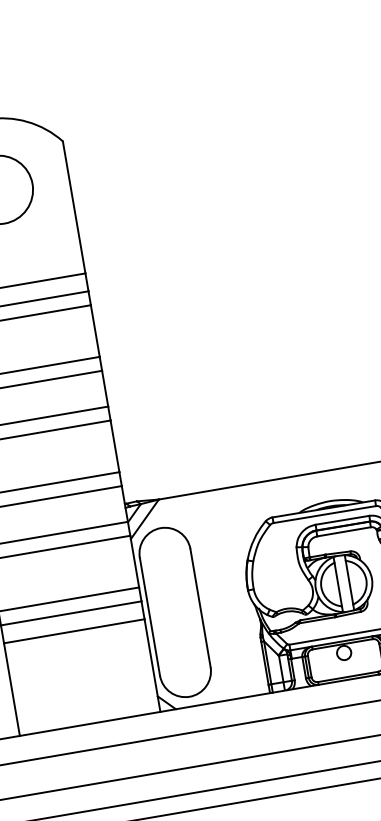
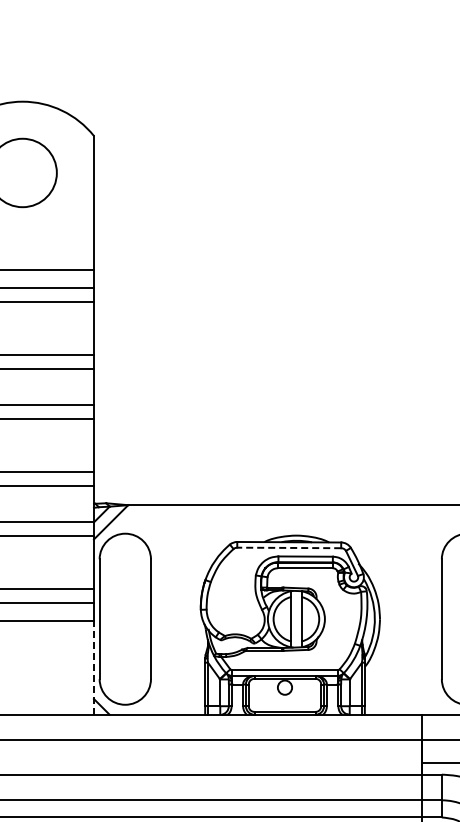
line: (324, 514) -> (289, 547), solid -> dashed
line: (151, 665) -> (93, 667), solid -> dashed

